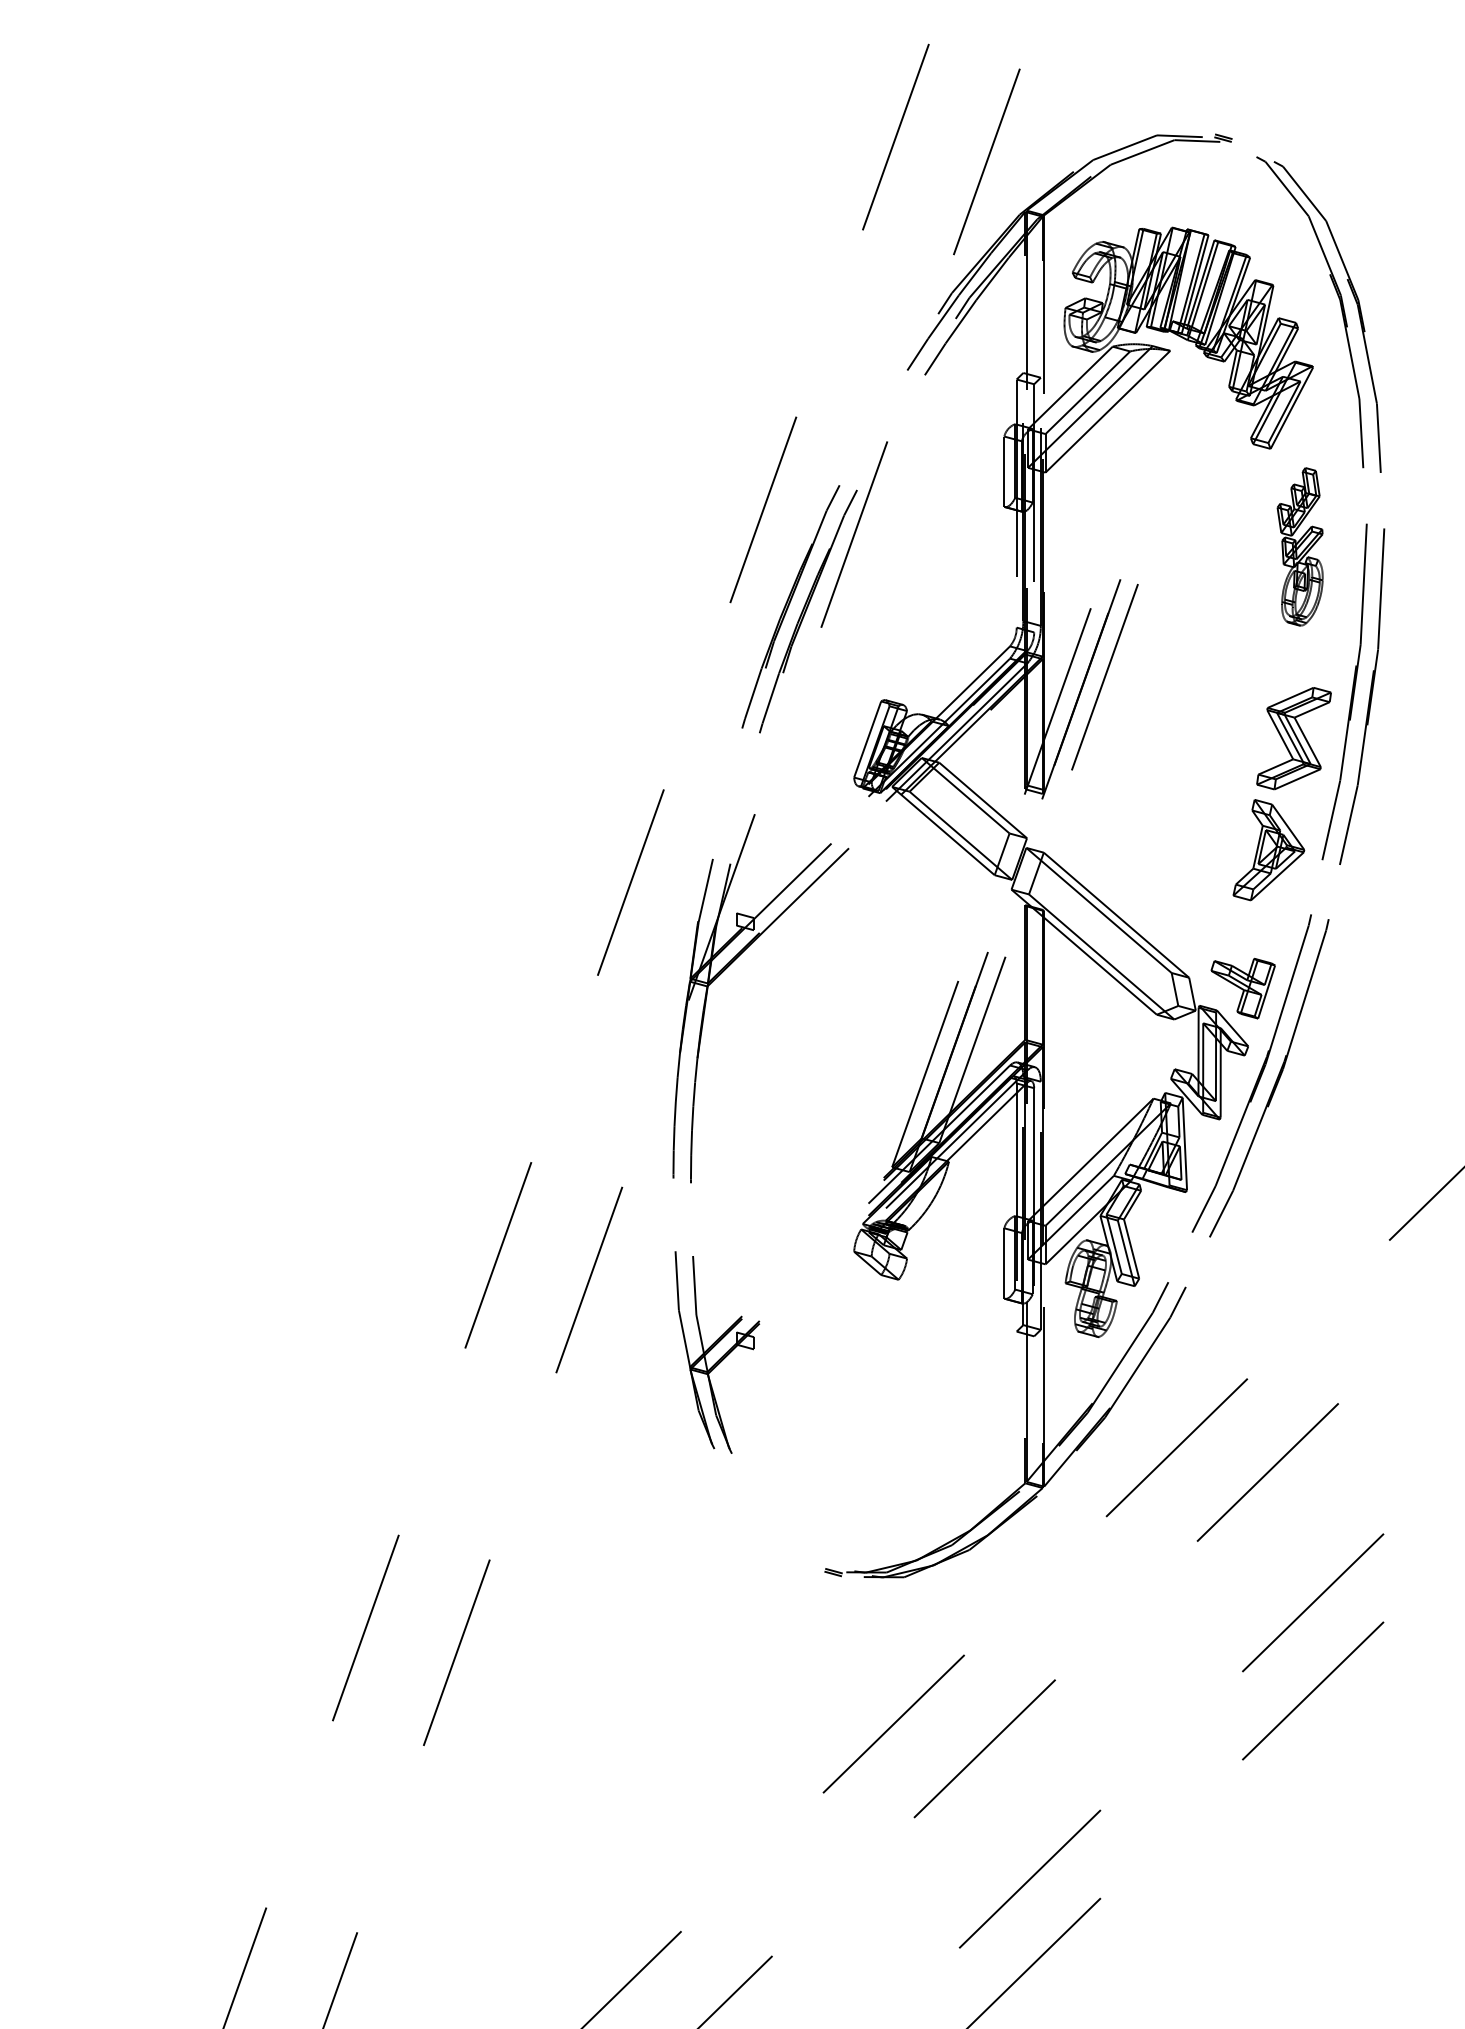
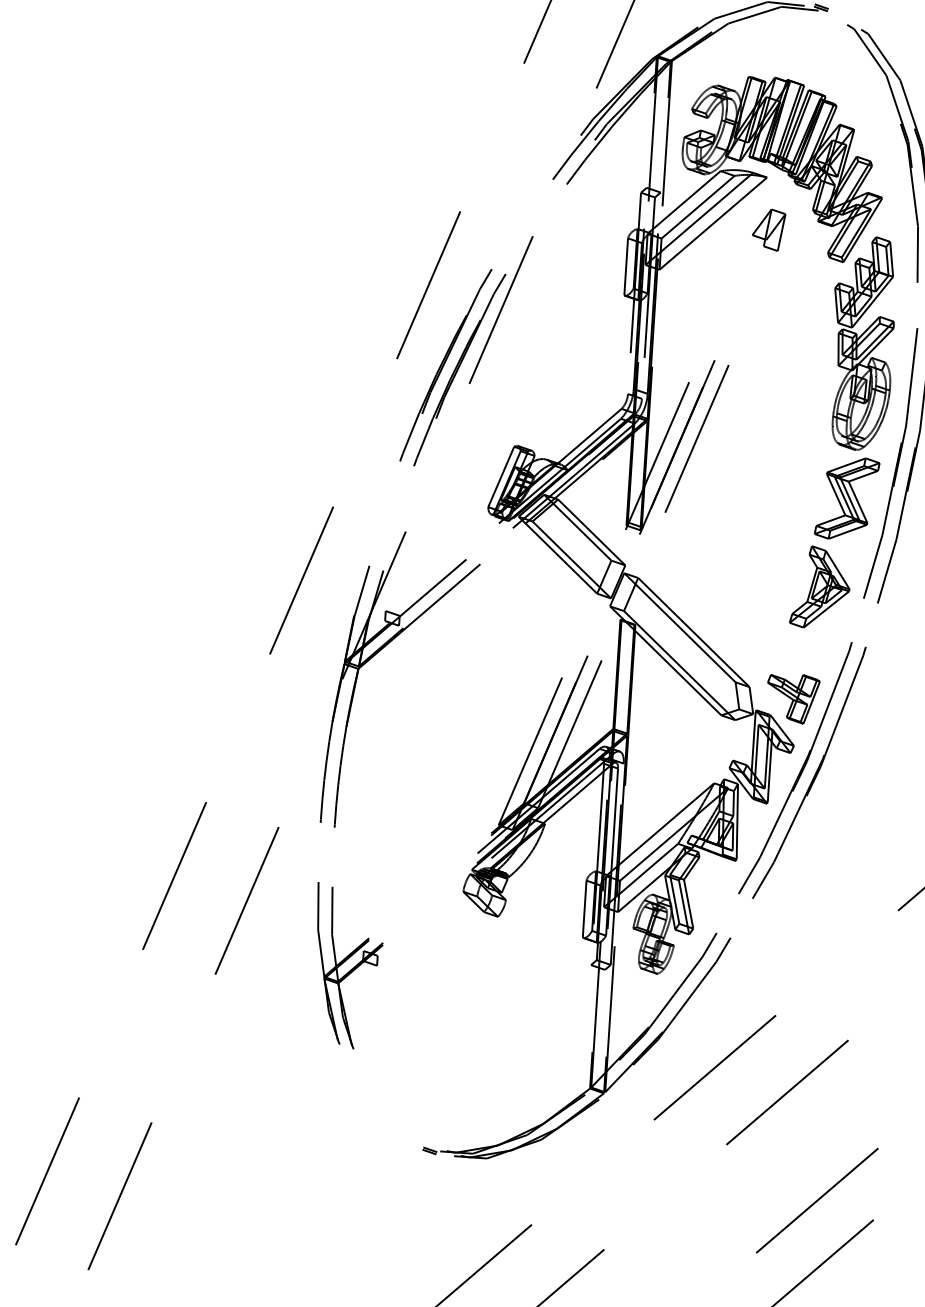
part: (1176, 414) -> (768, 229), added
part: (1299, 546) -> (861, 343), size x1.67

